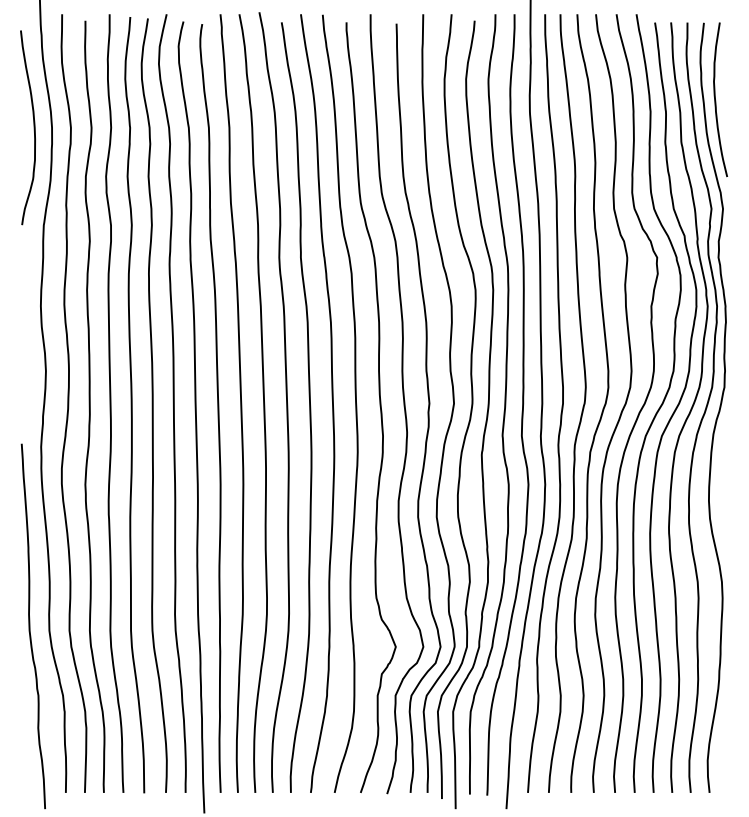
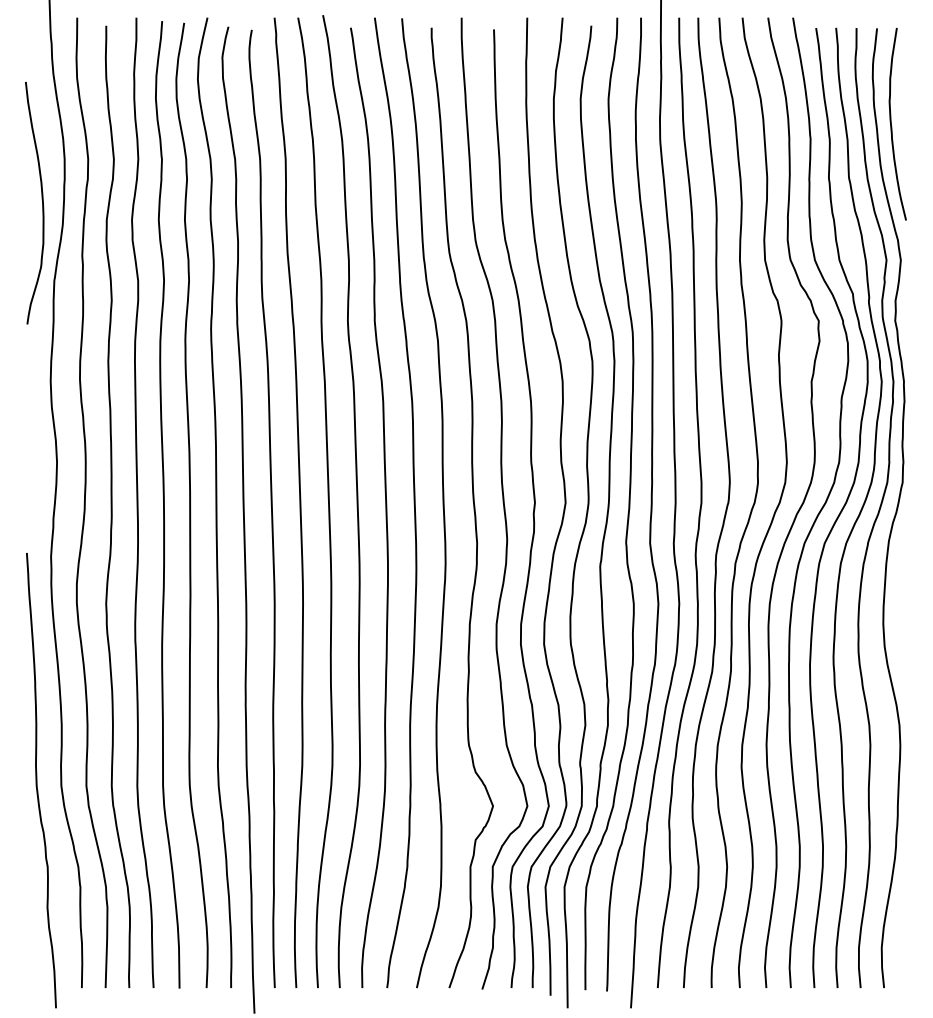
curve: (33, 125) -> (41, 200), moved

